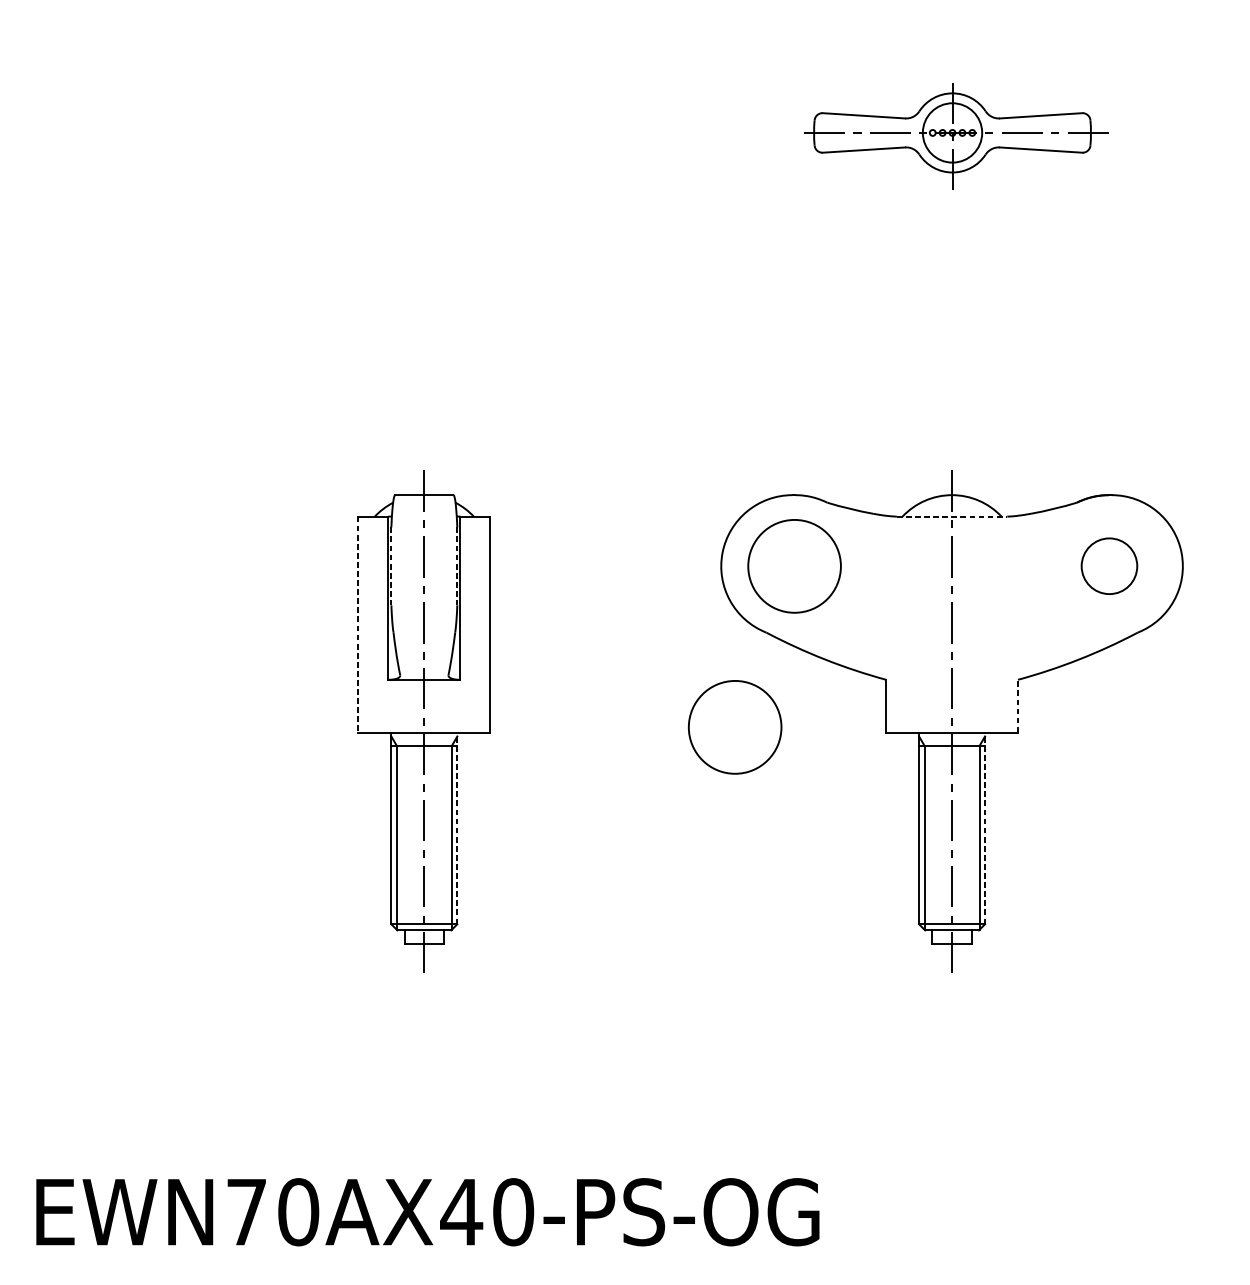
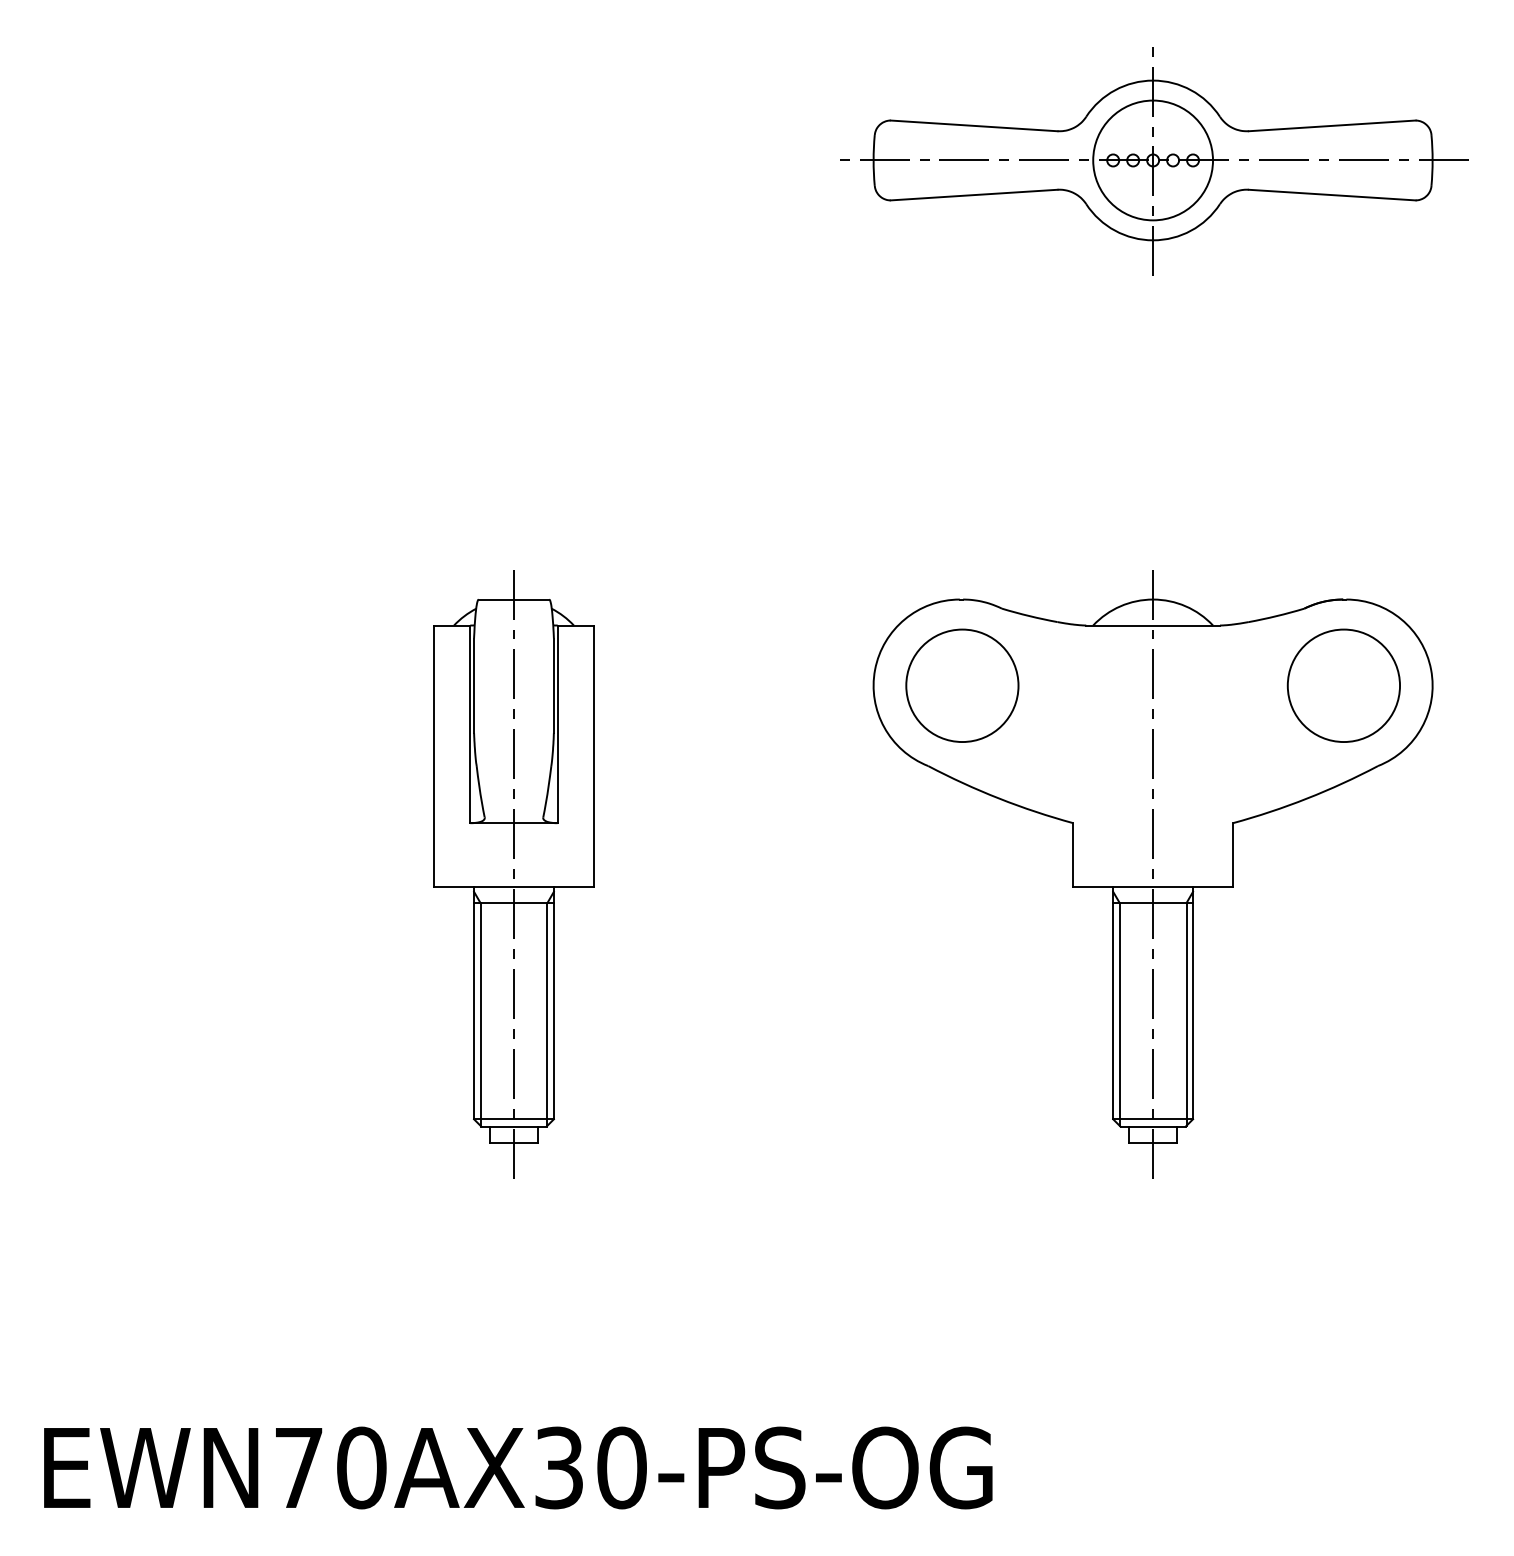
part: (953, 133) -> (1154, 161), size x1.67
line: (952, 516) -> (1153, 625), dashed -> solid
line: (391, 566) -> (474, 686), dashed -> solid
line: (456, 566) -> (553, 686), dashed -> solid
part: (1109, 566) -> (1343, 685), size x1.67
line: (358, 624) -> (434, 756), dashed -> solid
line: (1017, 706) -> (1232, 855), dashed -> solid
part: (735, 727) -> (890, 880), removed
line: (456, 827) -> (553, 1002), dashed -> solid
line: (985, 827) -> (1193, 1002), dashed -> solid
text: (461, 1211) -> (559, 1467), EWN70AX40-PS-OG -> EWN70AX30-PS-OG

